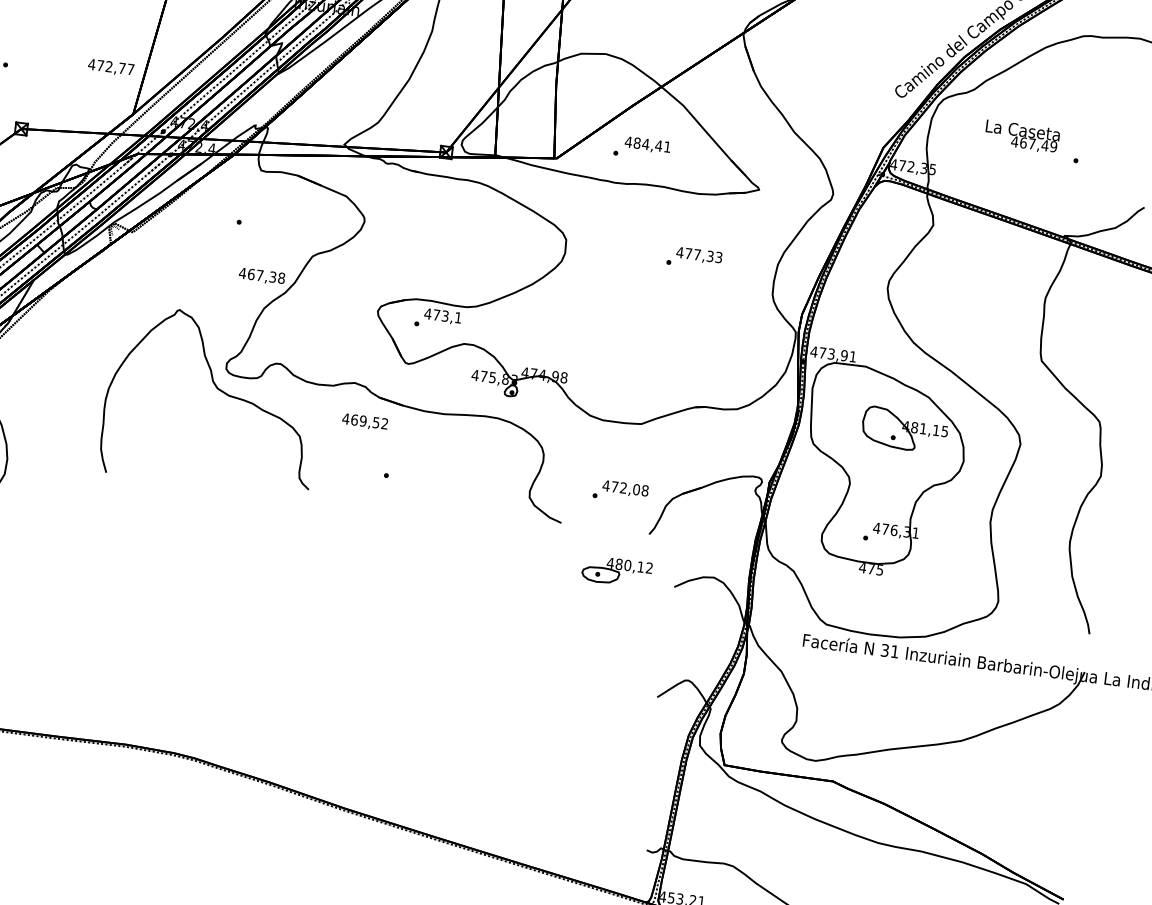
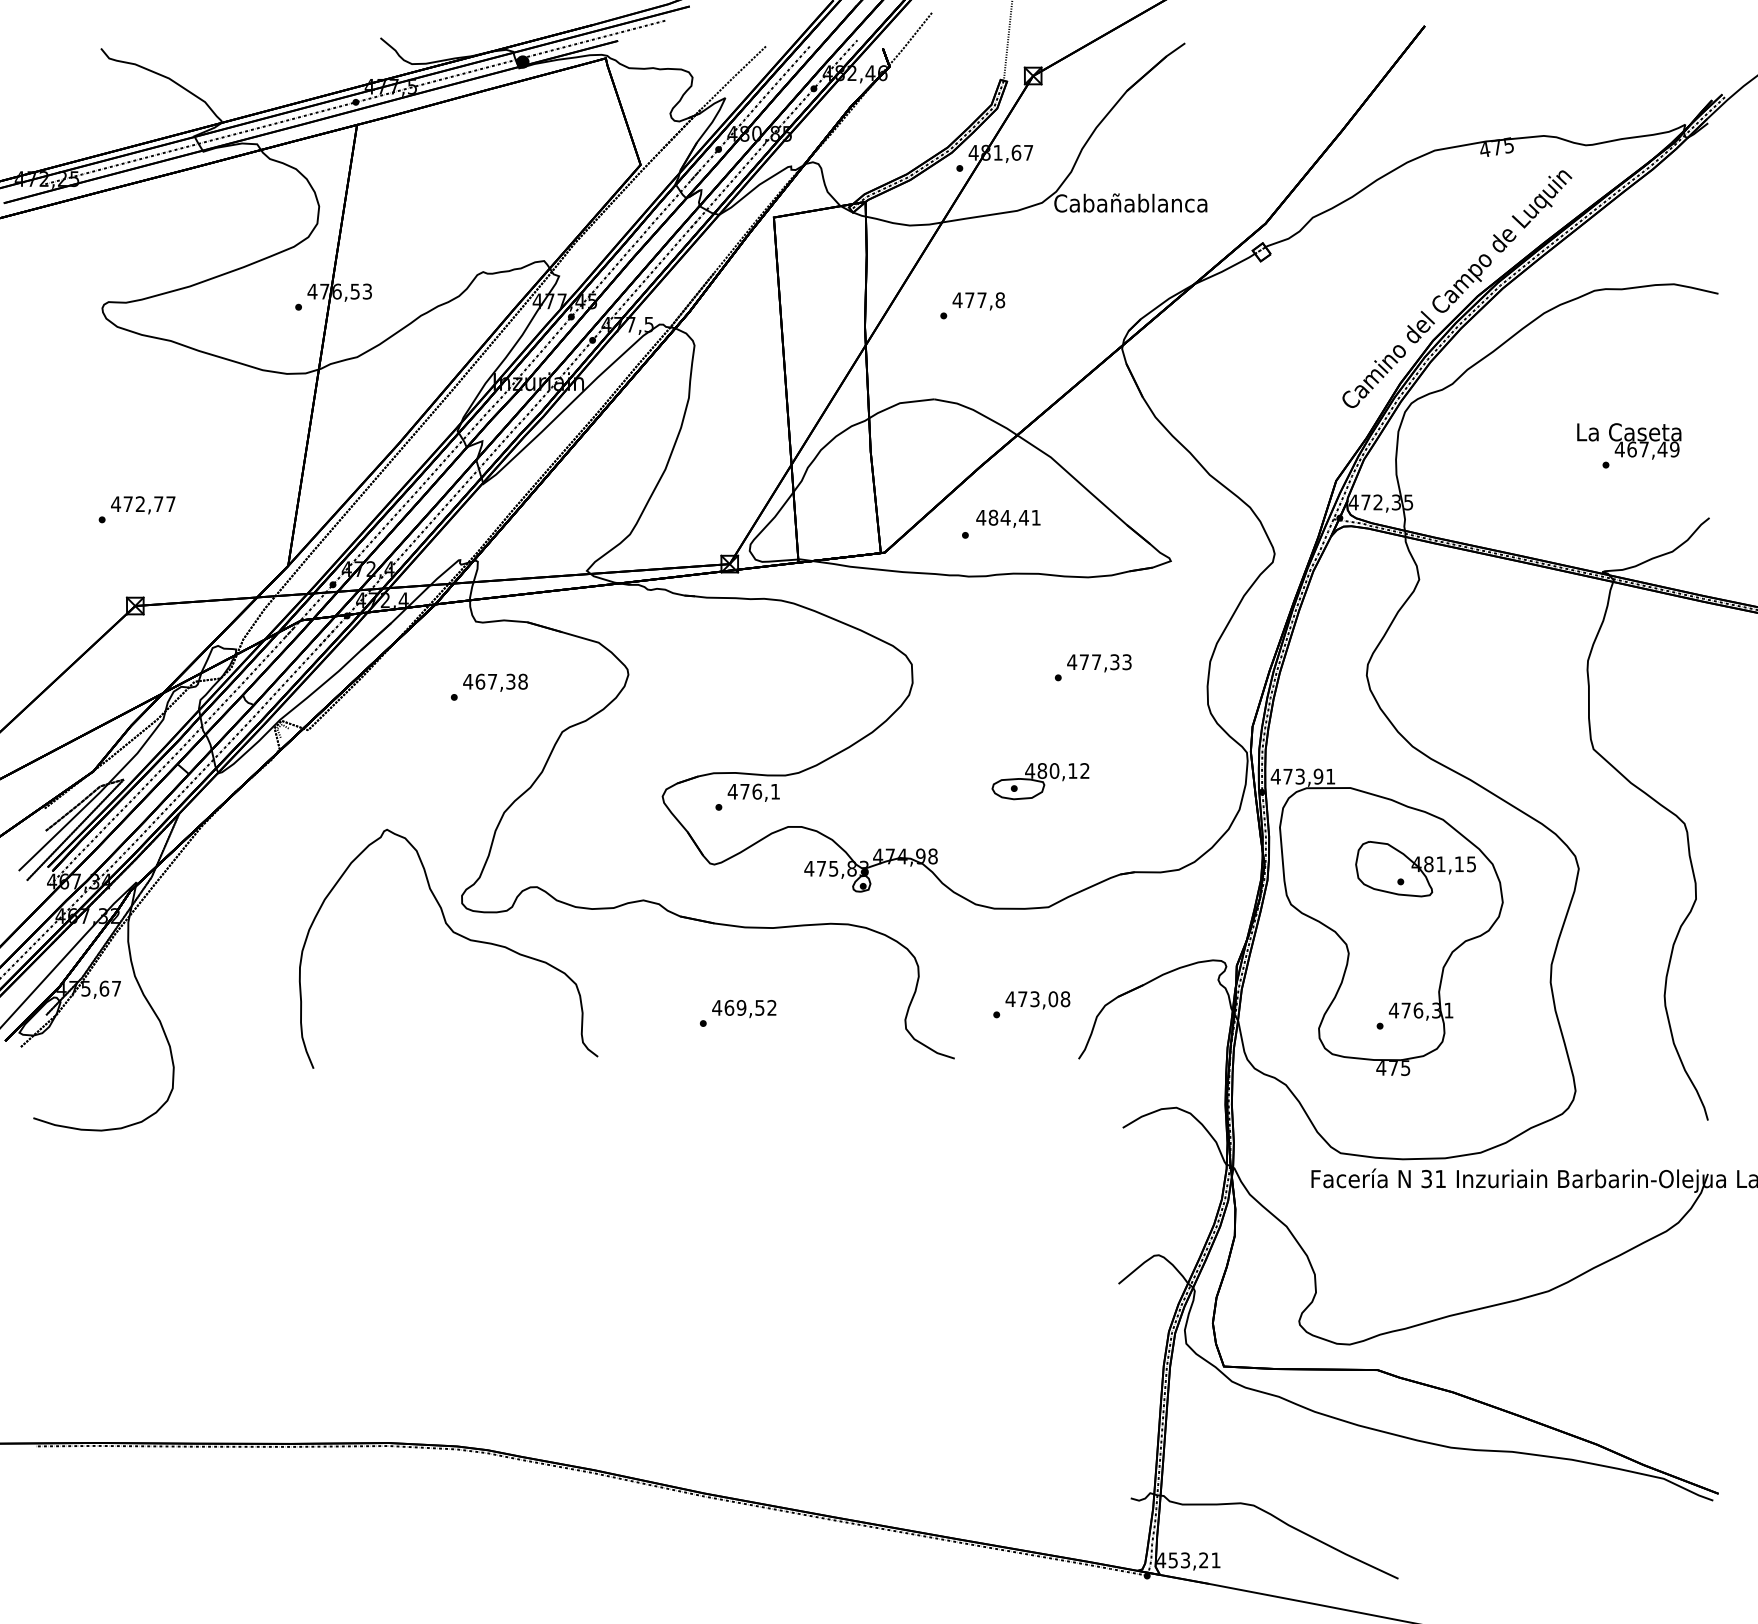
text: (111, 67) -> (143, 505), moved
text: (1022, 137) -> (1629, 441), moved
text: (262, 276) -> (495, 682), moved
text: (445, 316) -> (757, 791), 473,1 -> 476,1
text: (365, 422) -> (744, 1009), moved
text: (623, 488) -> (1034, 999), 472,08 -> 473,08
part: (616, 571) -> (1040, 781), moved

